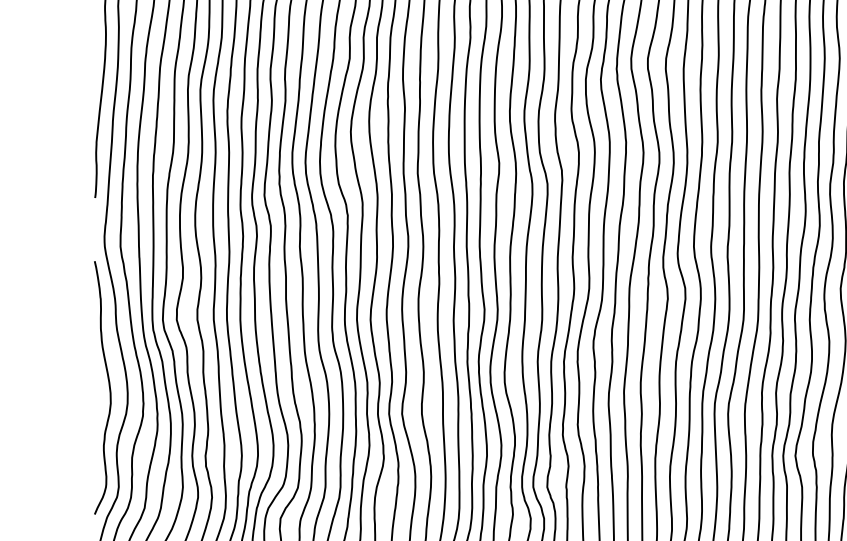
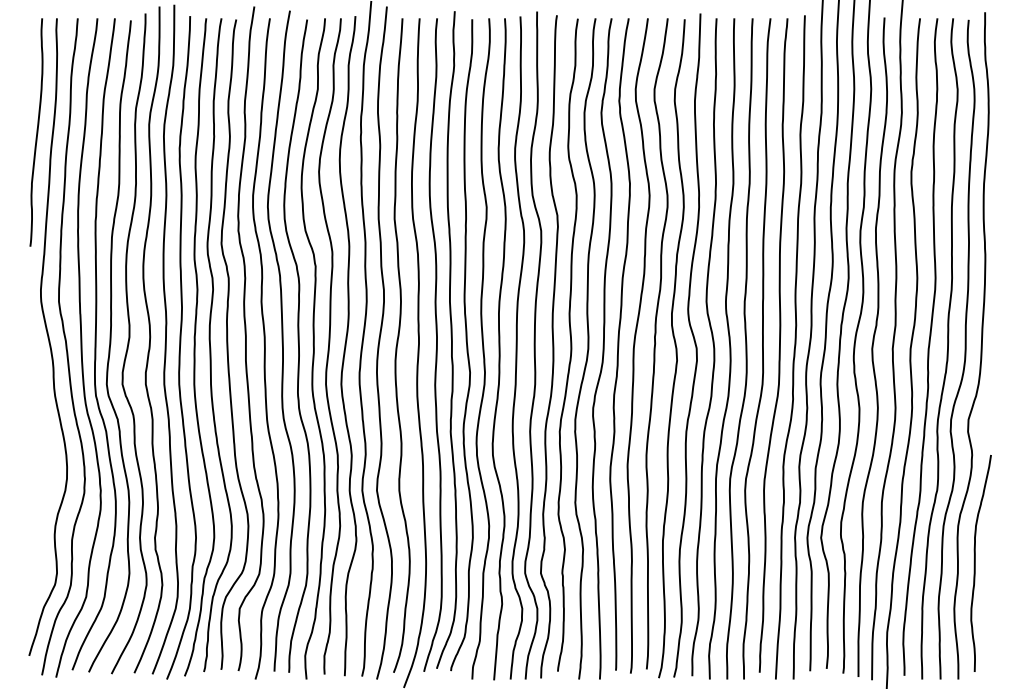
curve: (108, 385) -> (45, 458), removed

